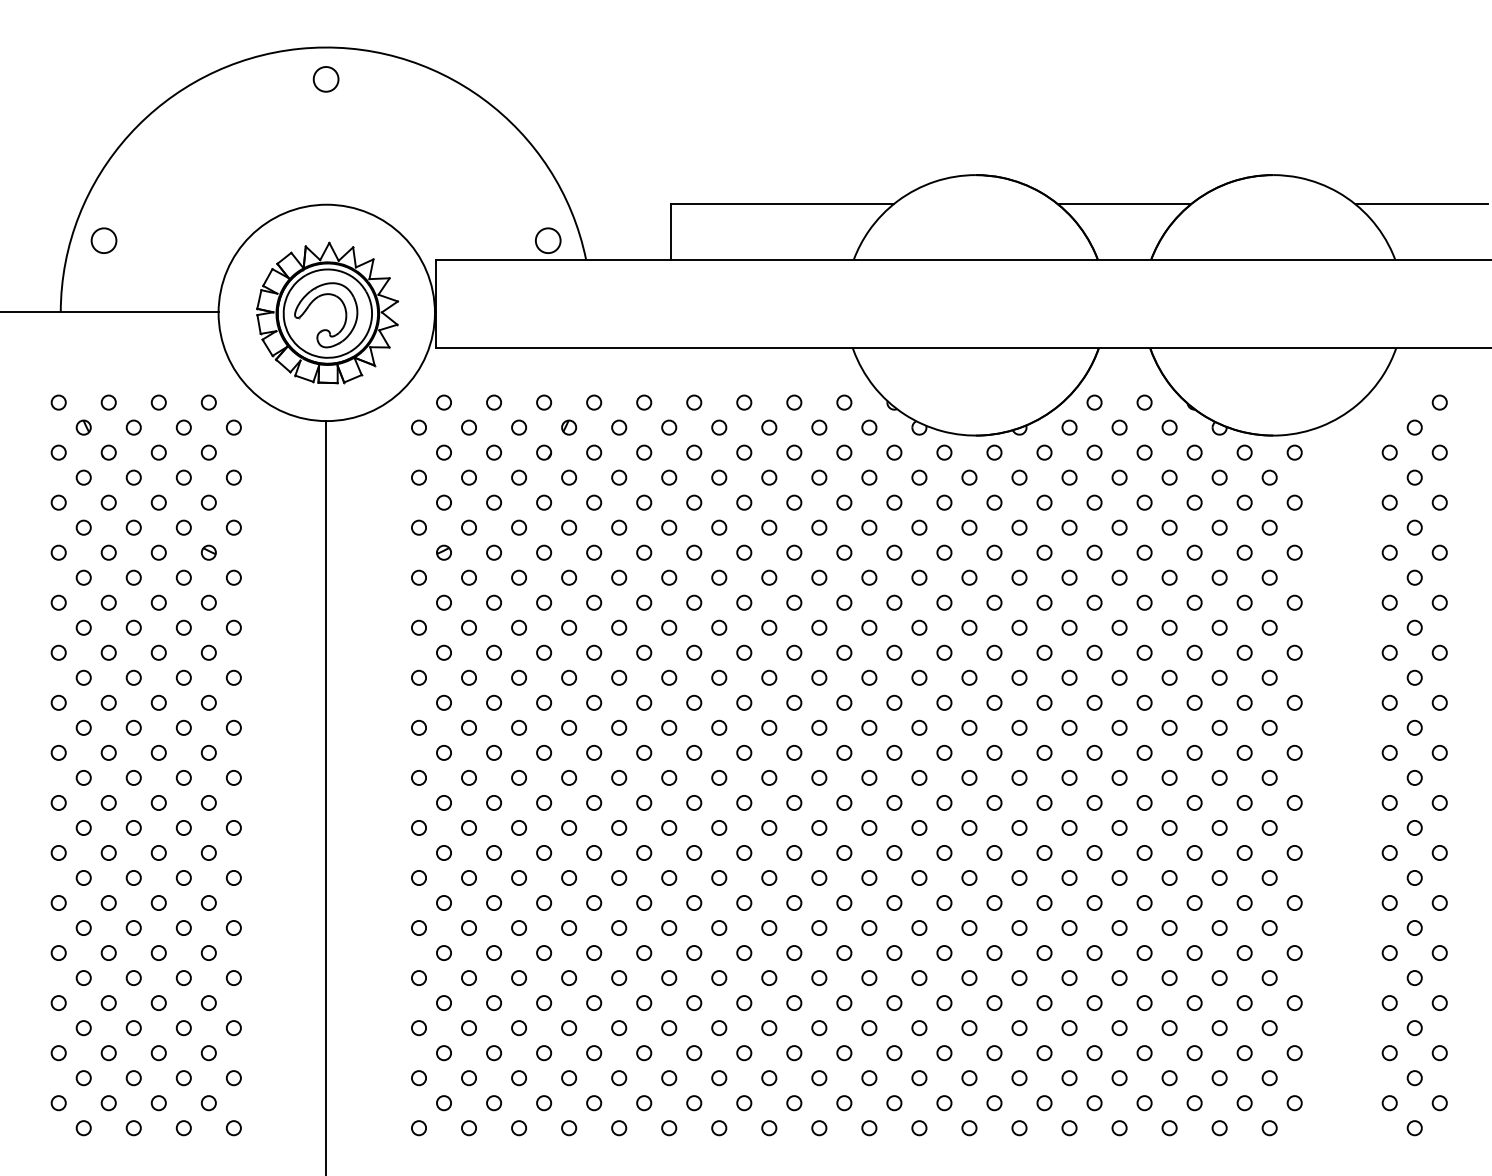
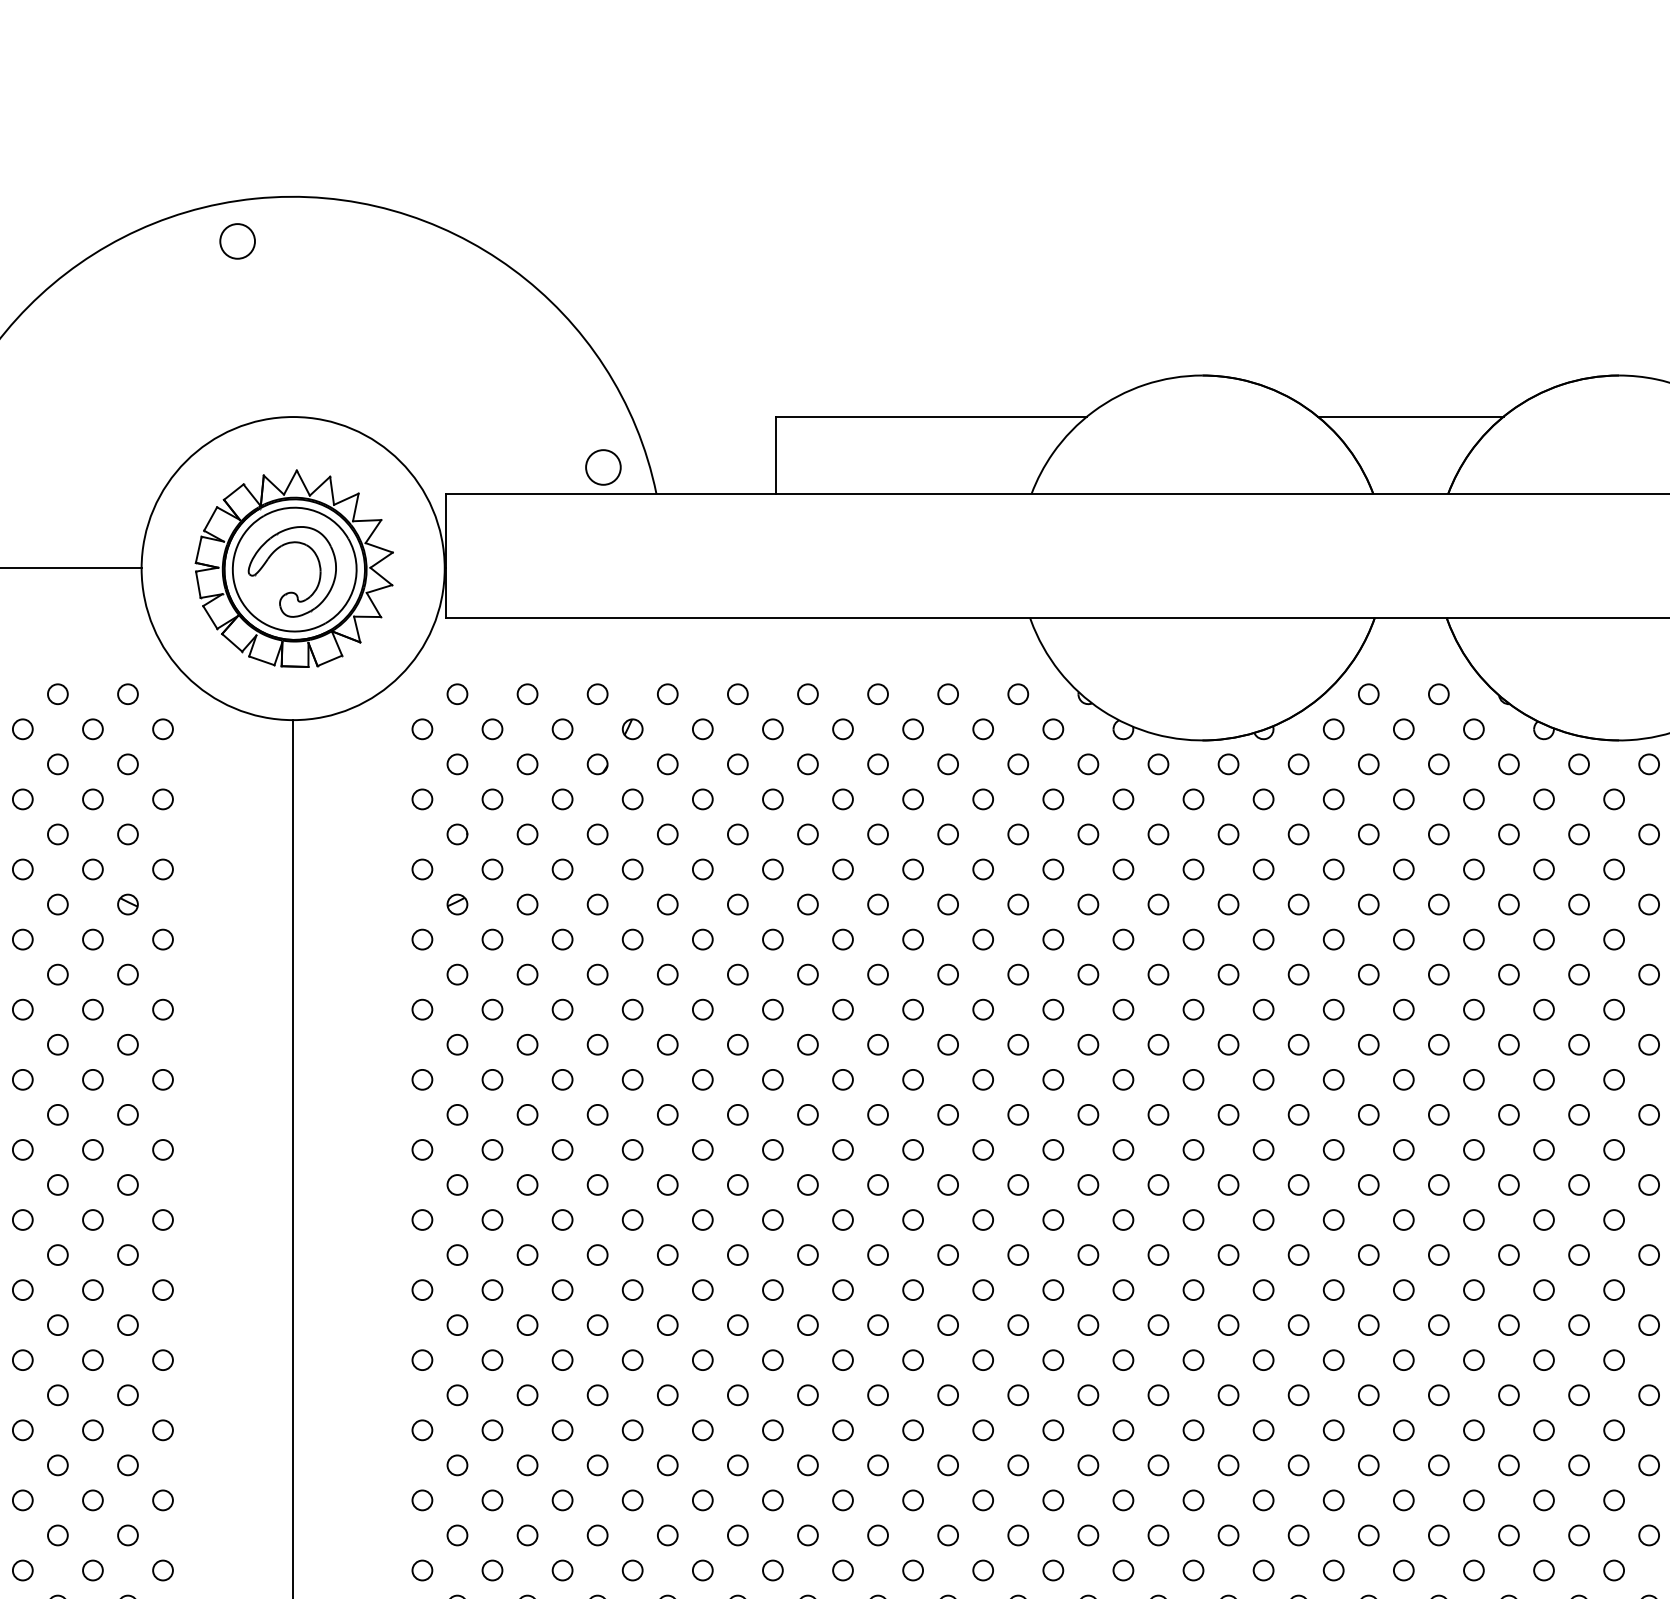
circle: (325, 79) -> (236, 241), moved

